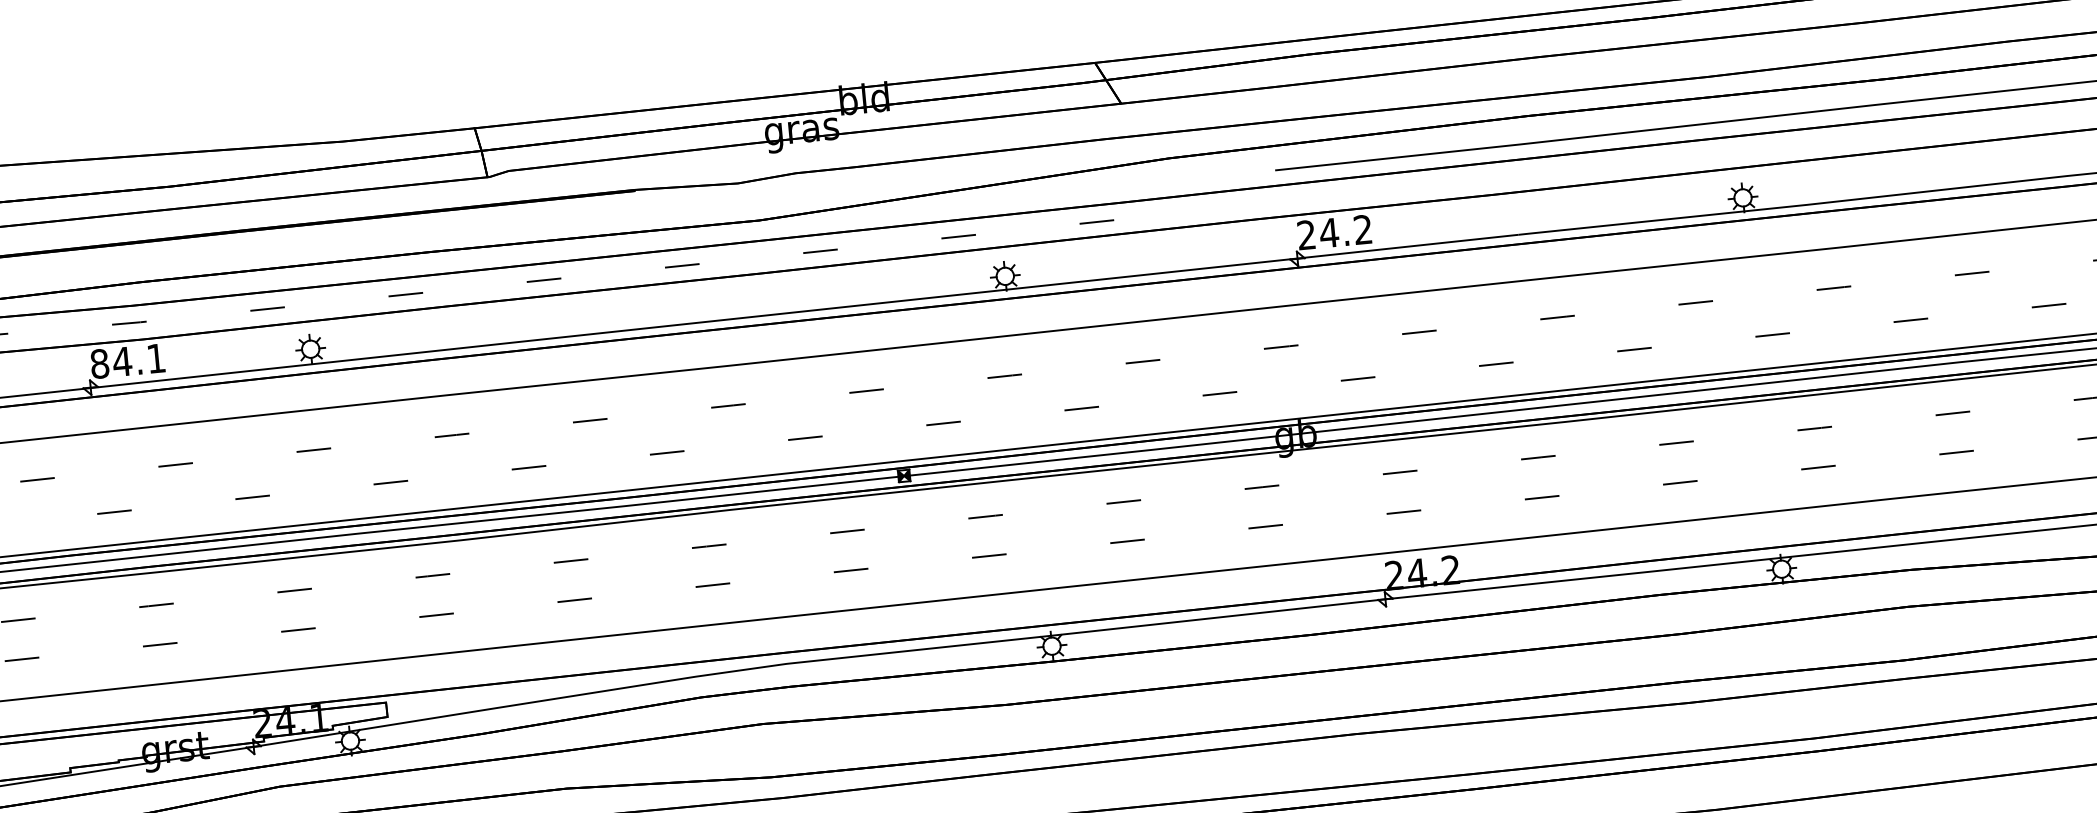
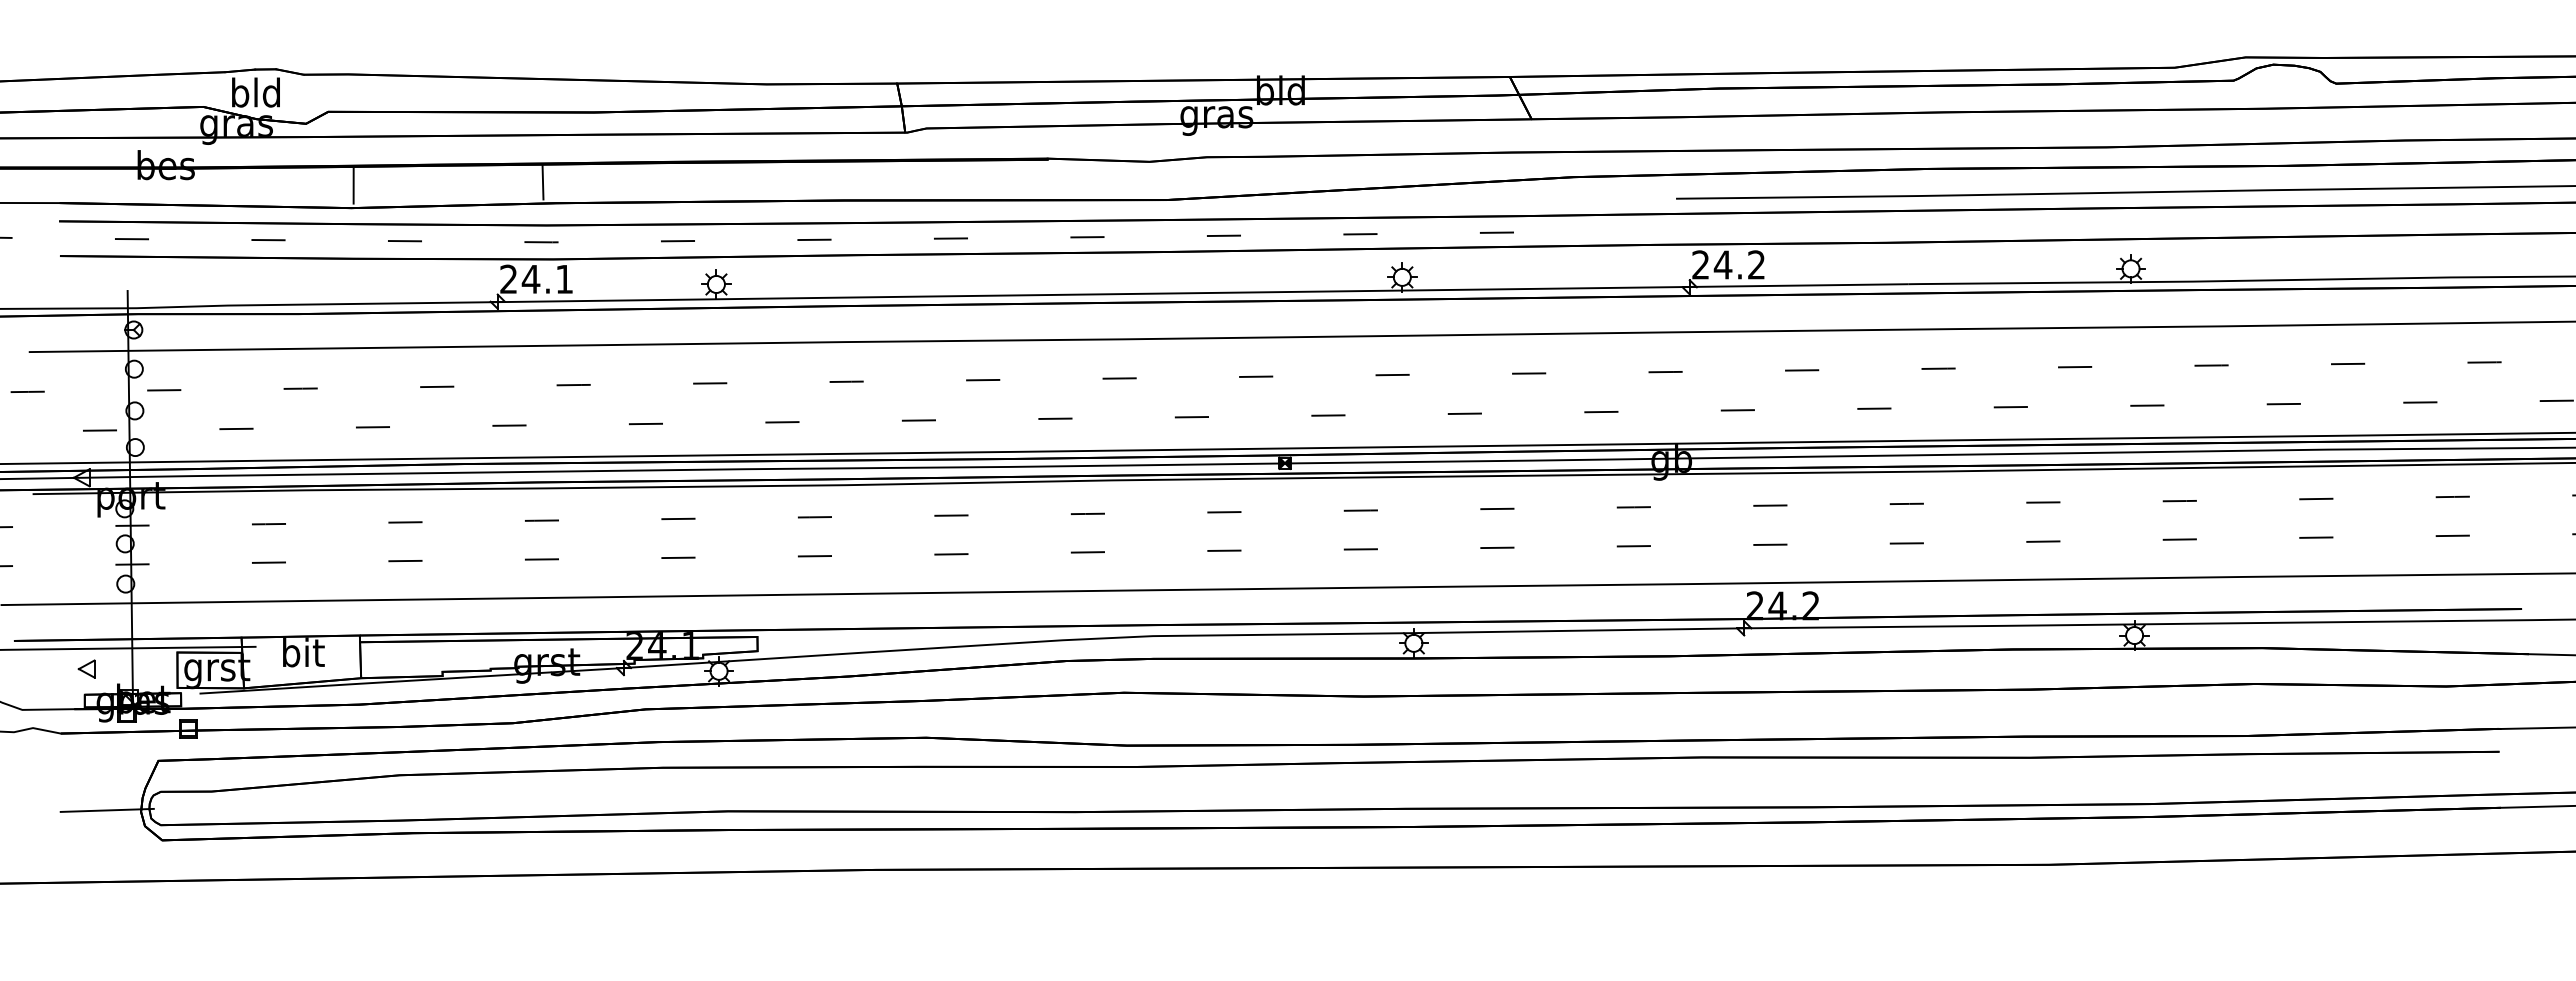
line: (124, 261) -> (542, 181), added
text: (99, 363) -> (508, 278), 84.1 -> 24.1

